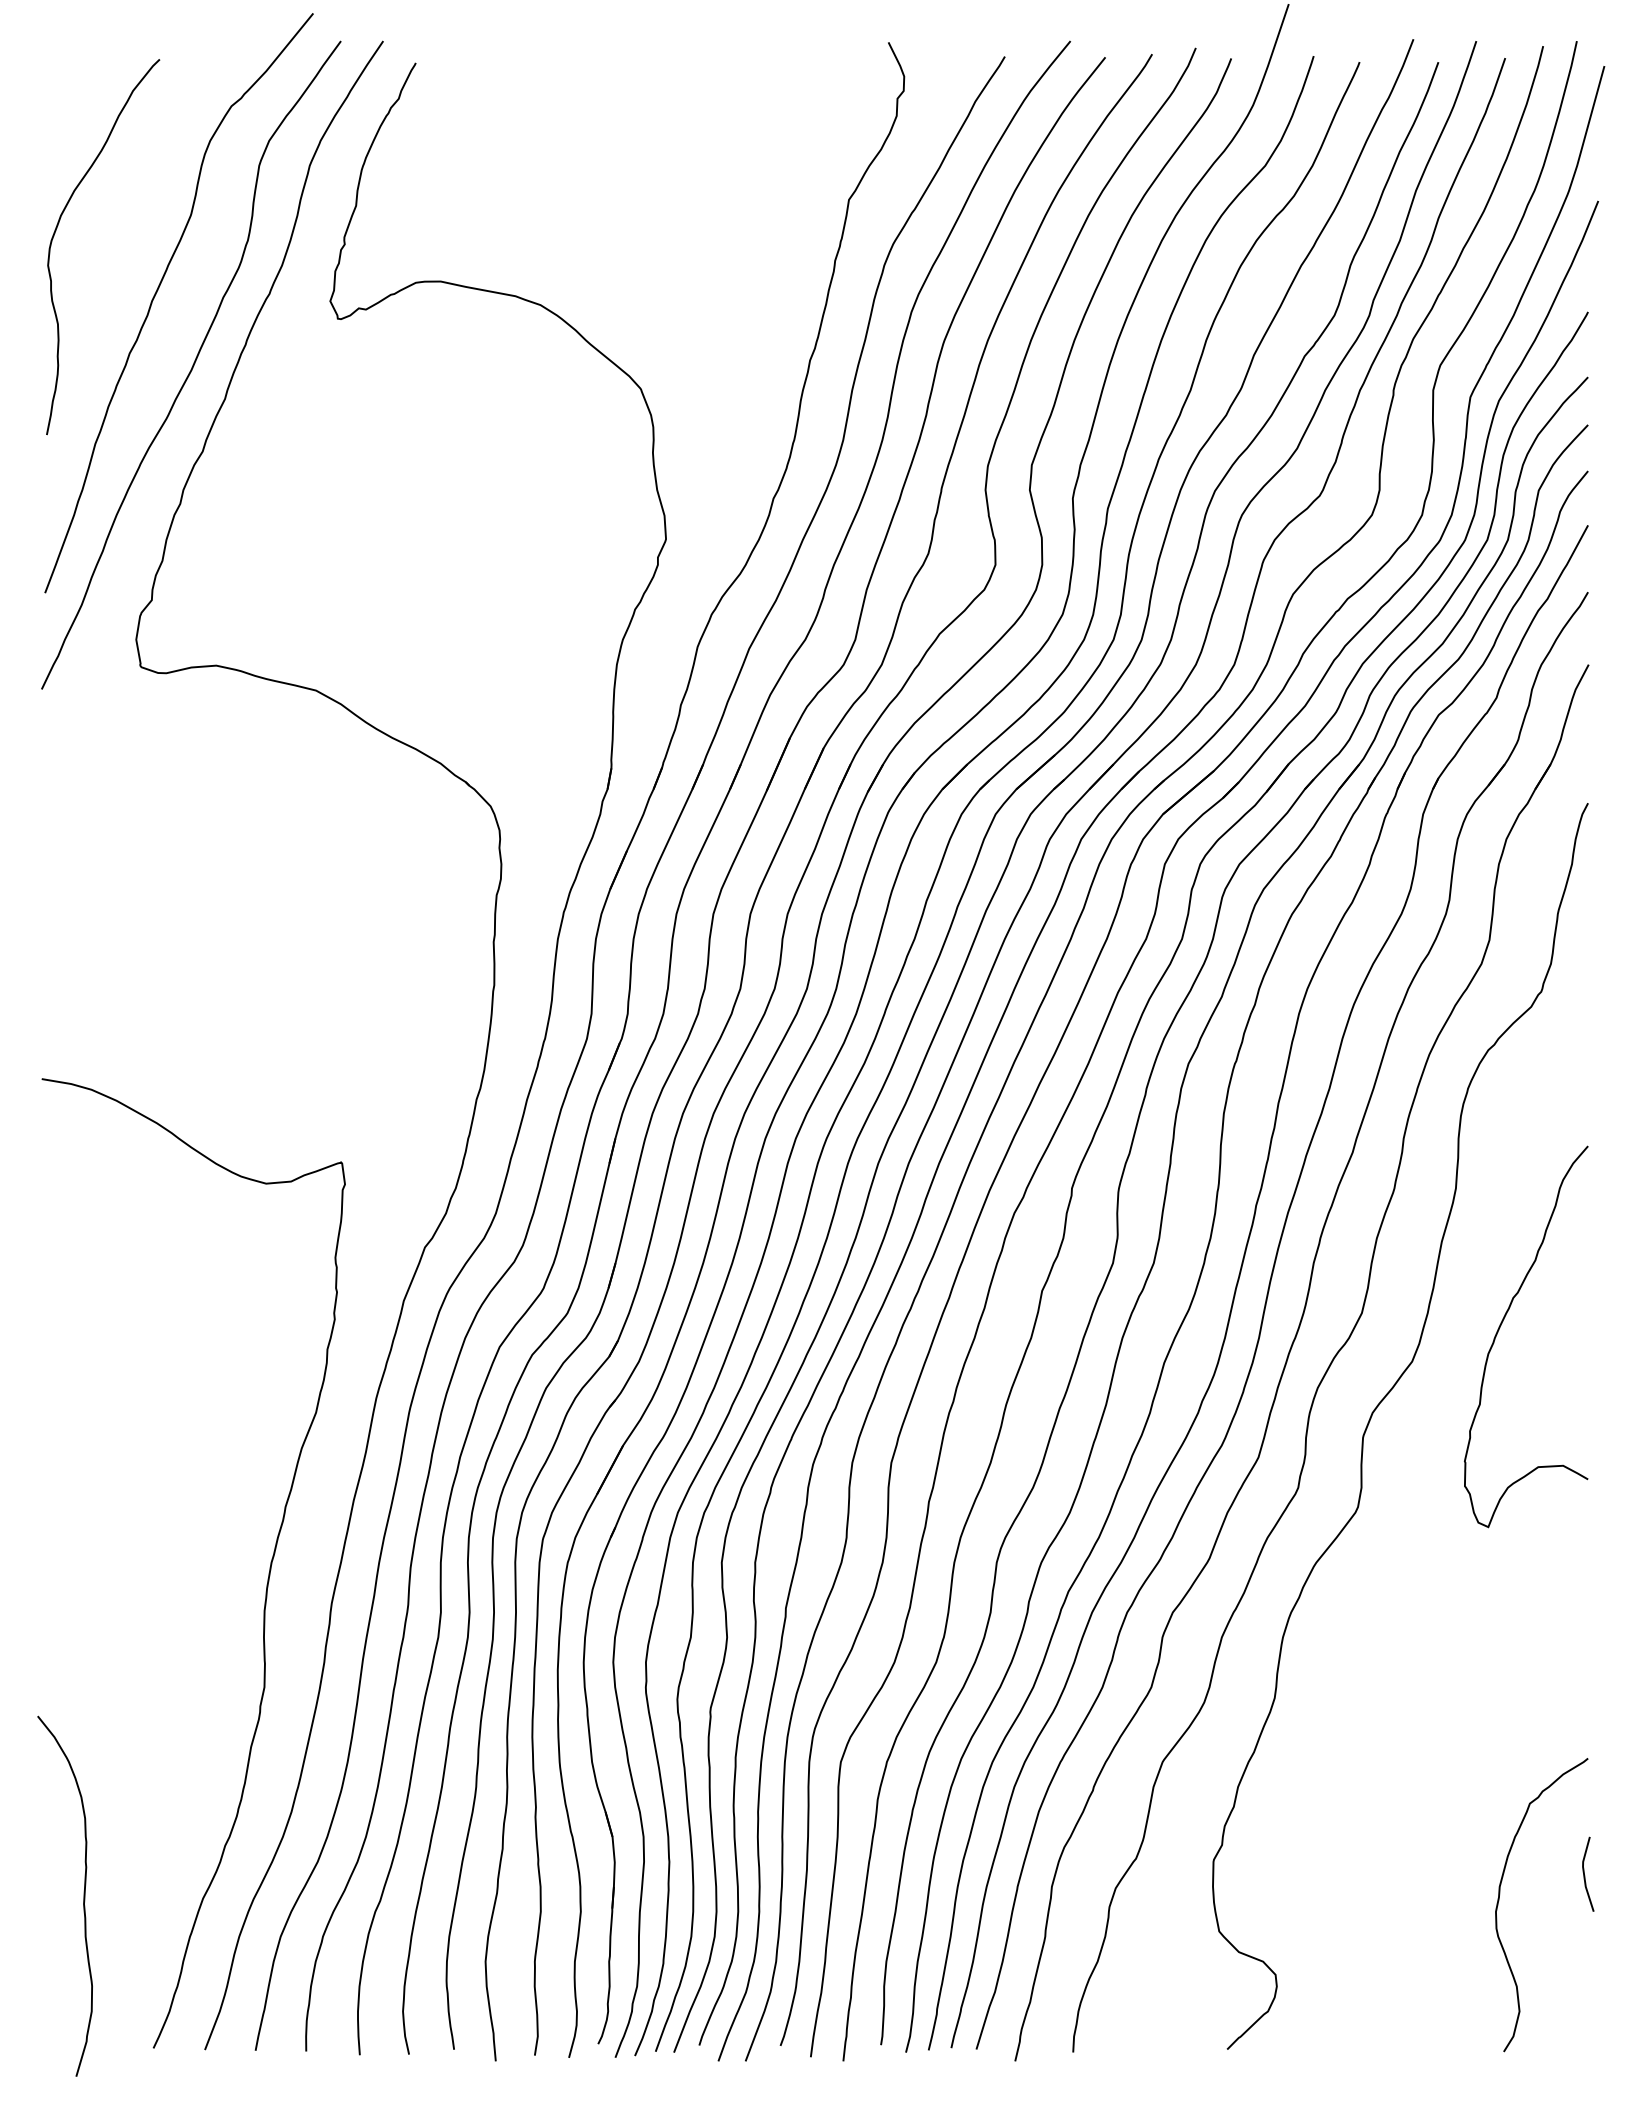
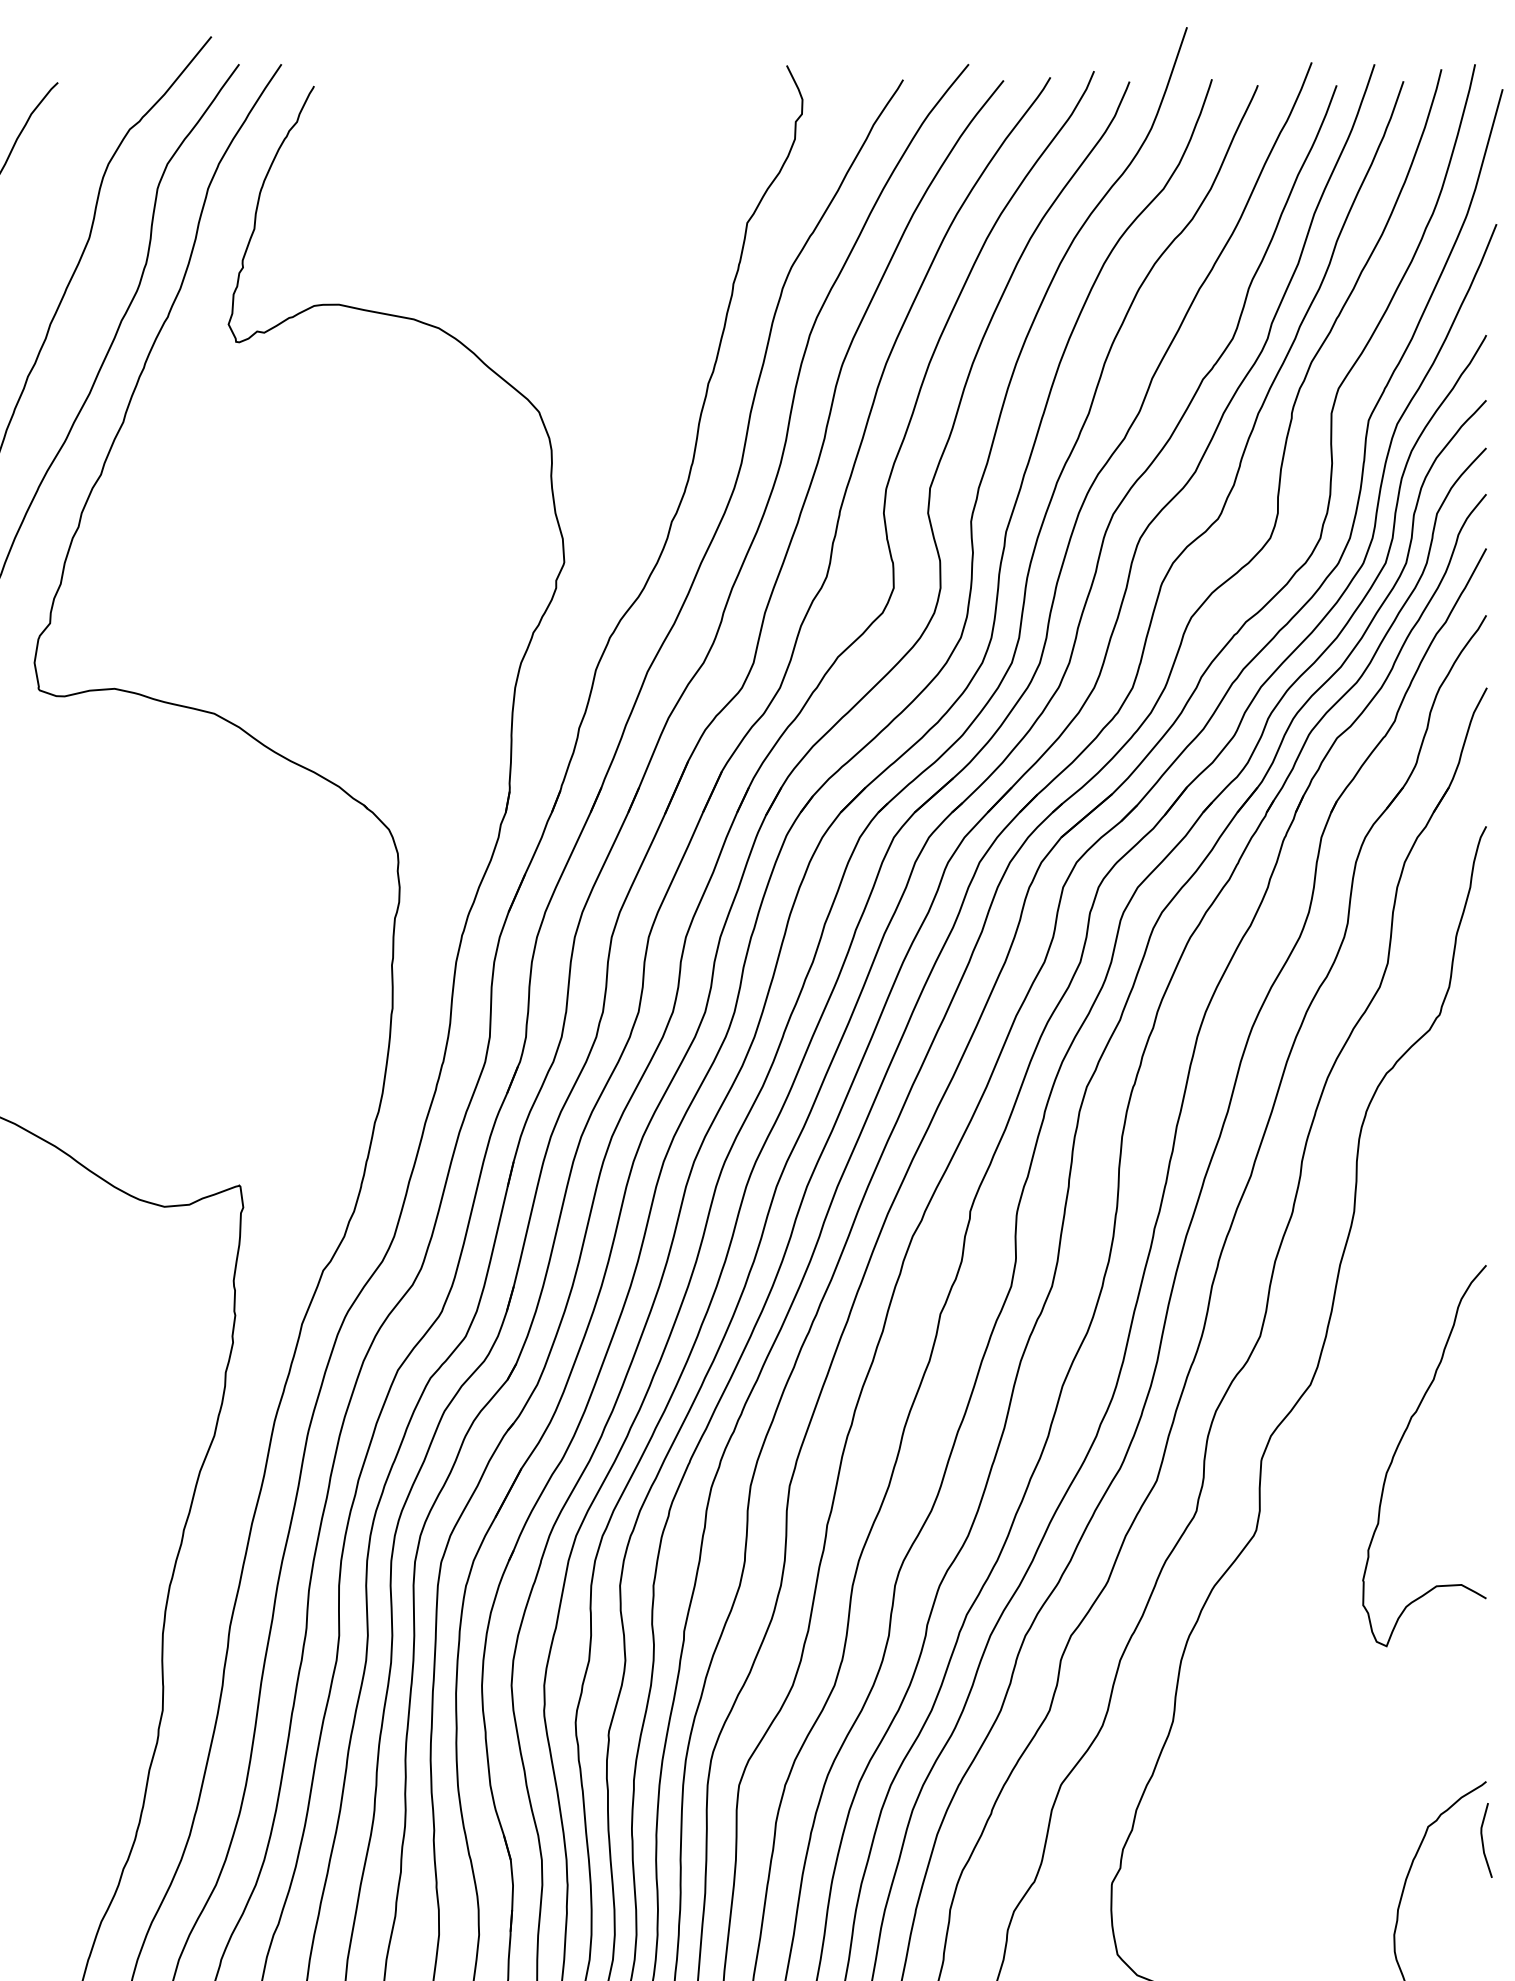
curve: (1502, 1323) -> (1400, 1442), moved
line: (1585, 1875) -> (1483, 1841), moved

